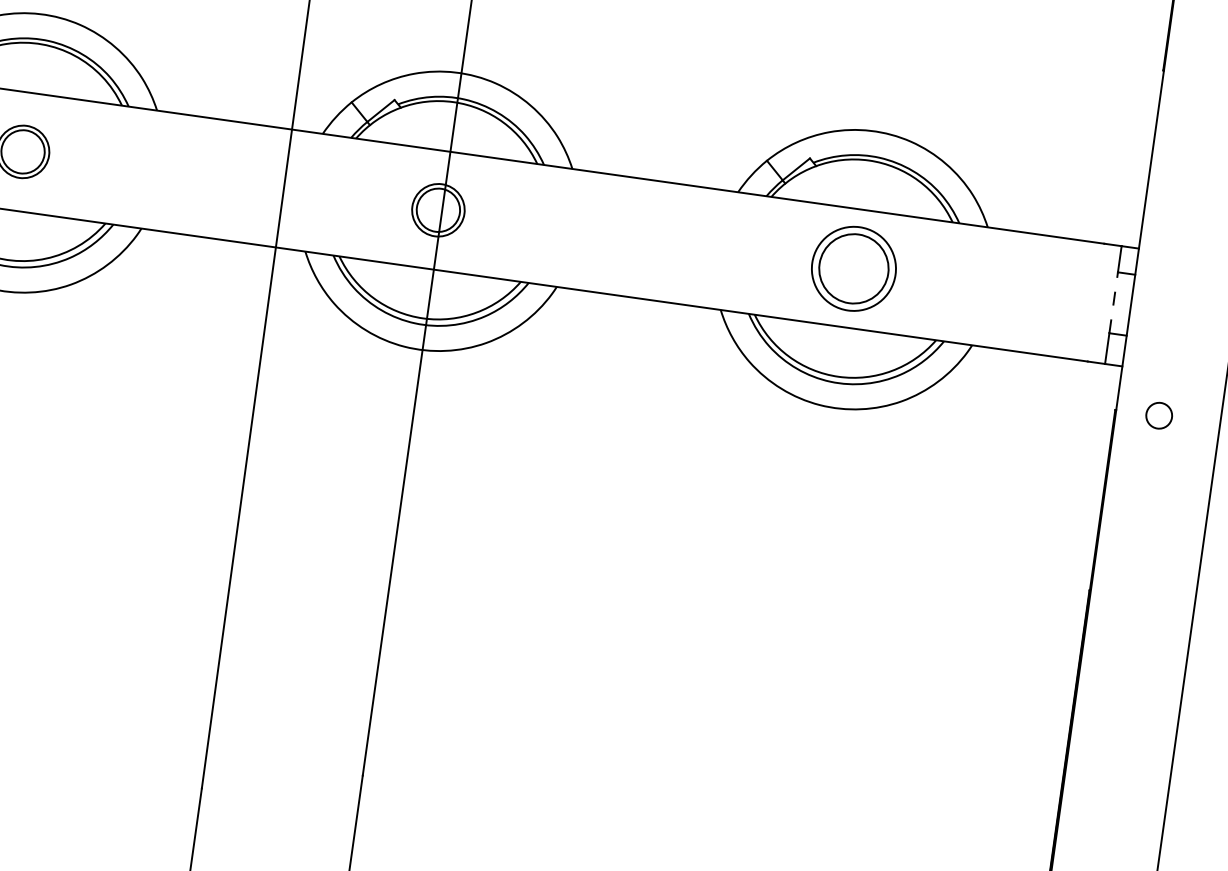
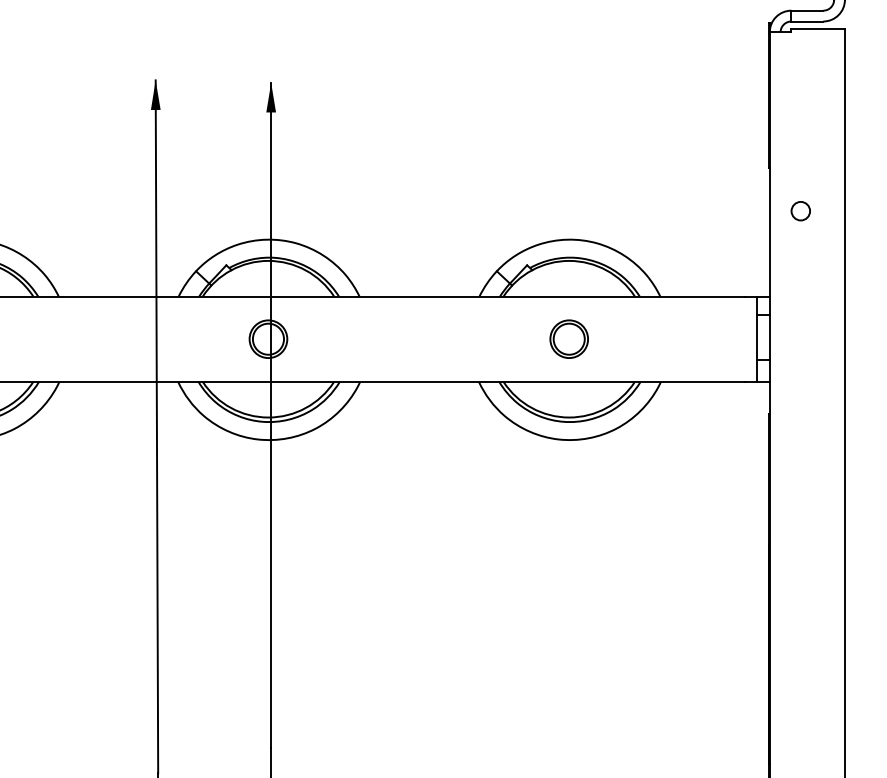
part: (852, 267) -> (568, 338), size x0.62
line: (1114, 302) -> (757, 337), dashed -> solid
circle: (1158, 416) -> (800, 211), moved

